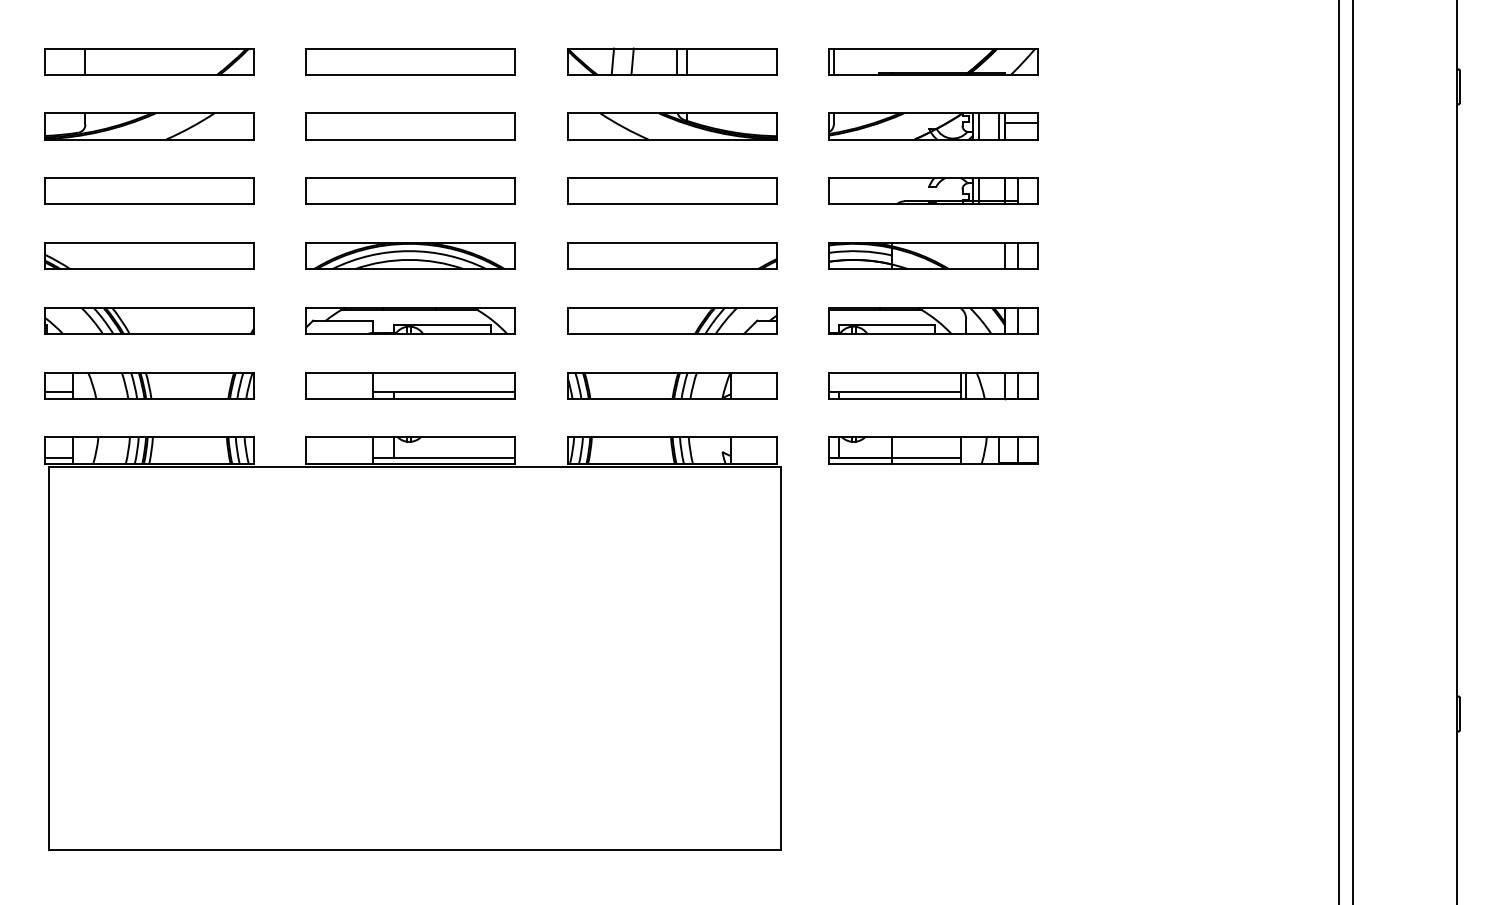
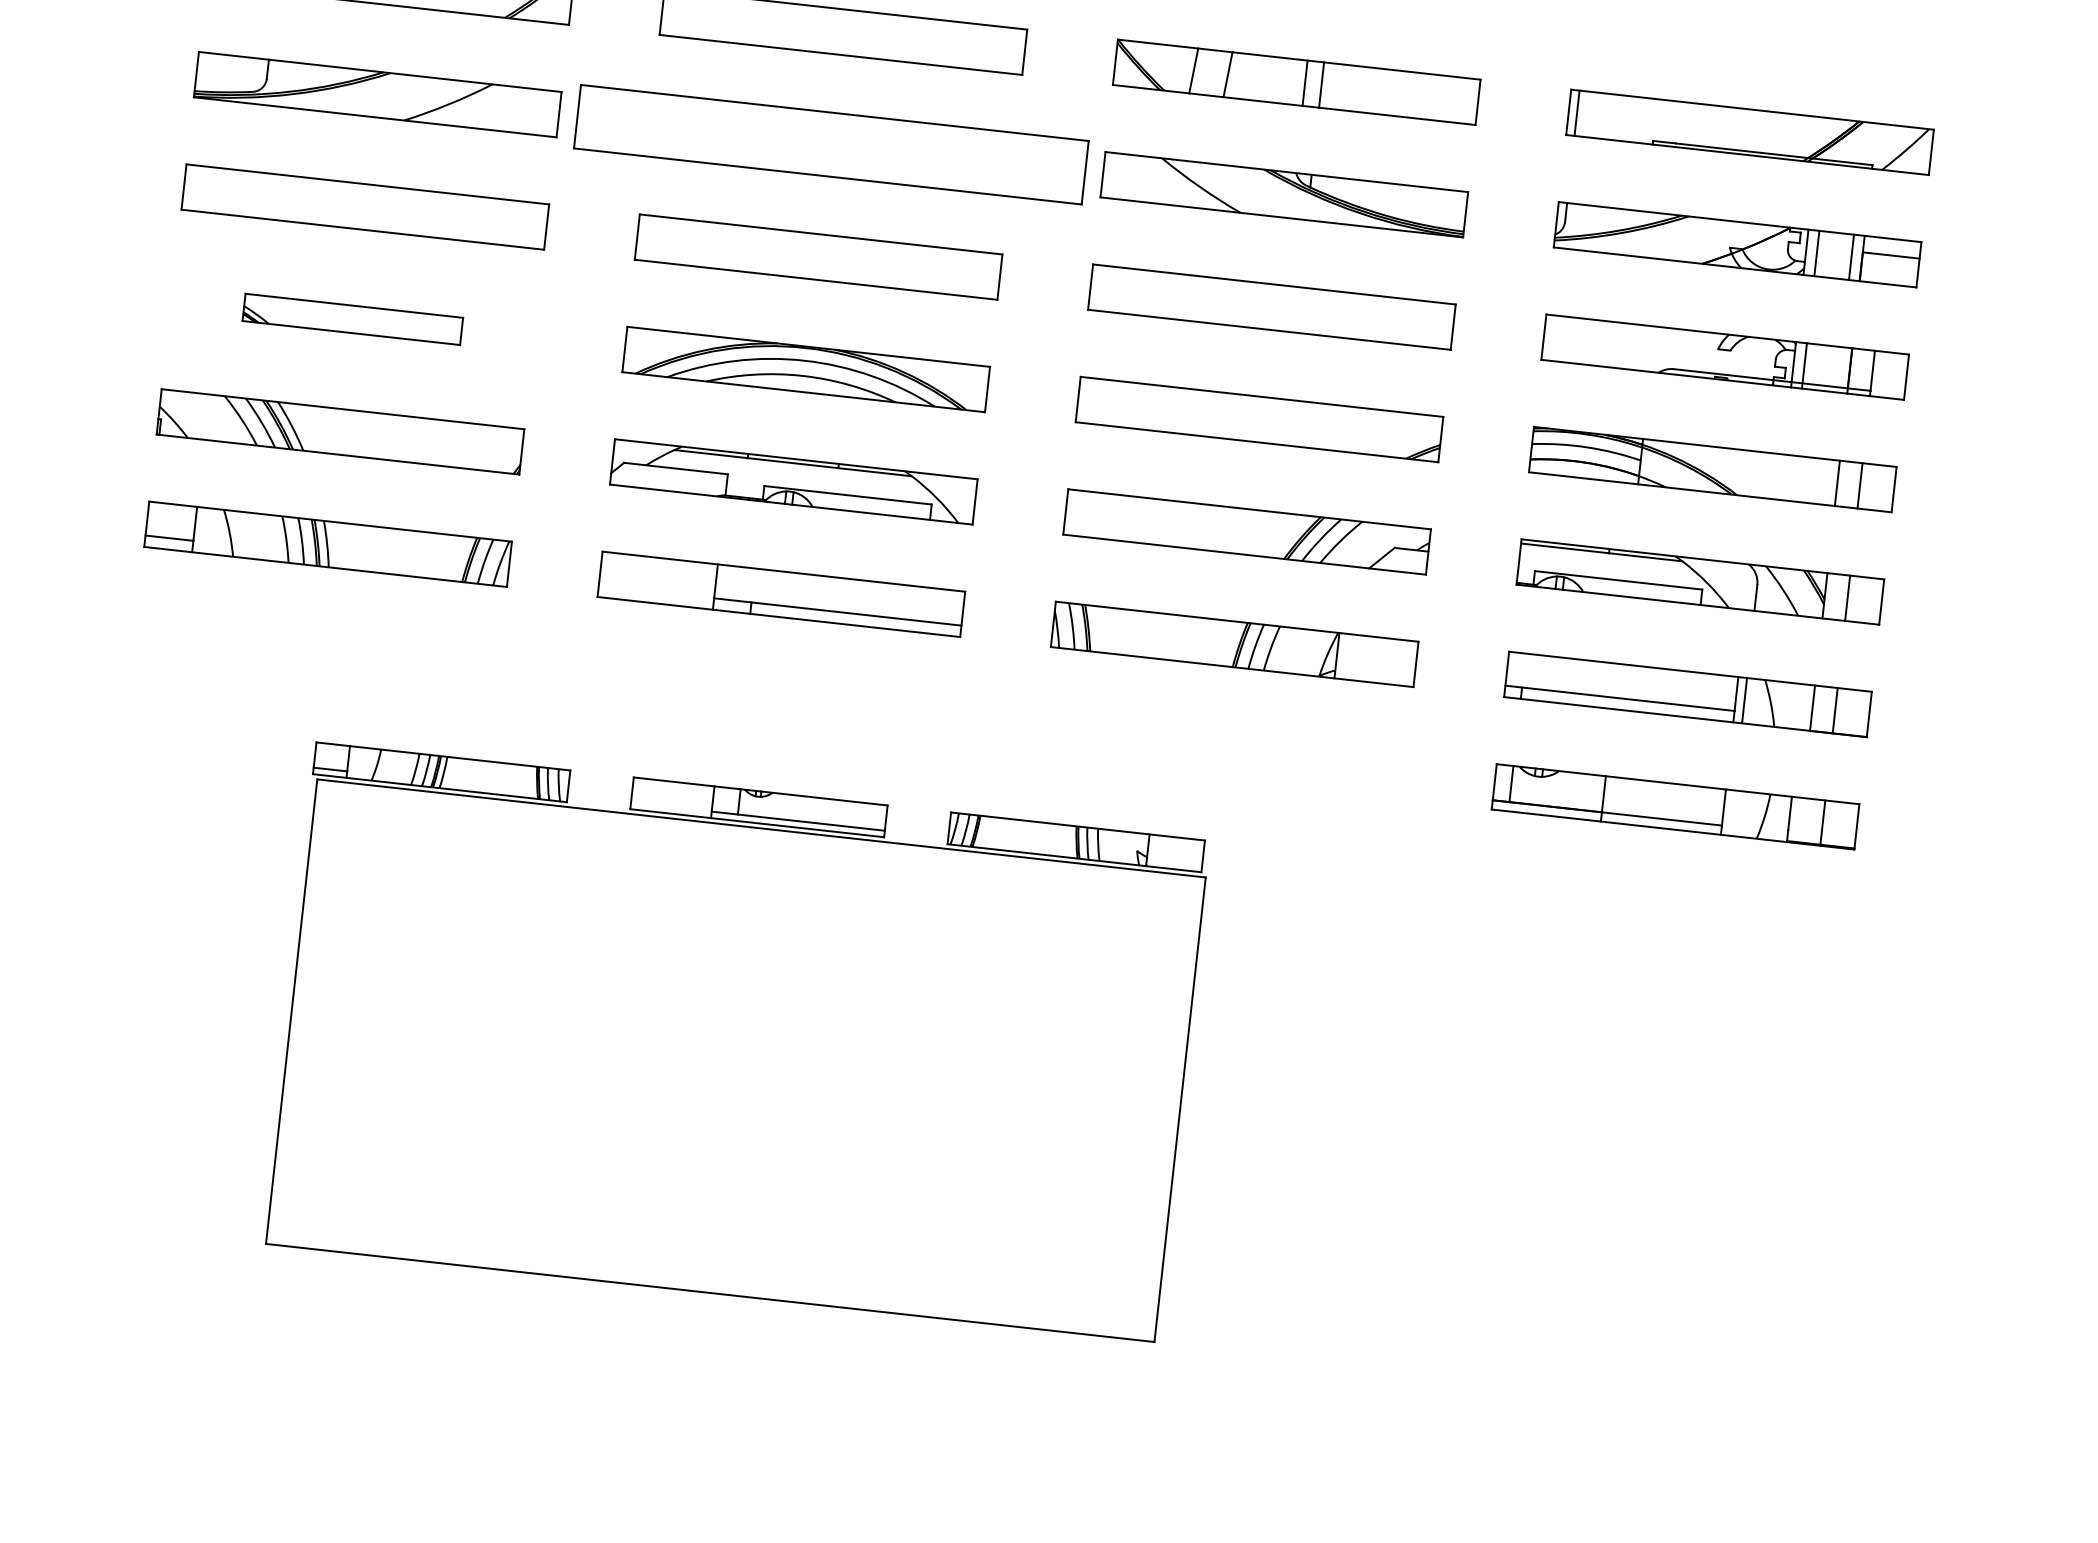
part: (410, 126) -> (830, 144), size x1.4
part: (149, 255) -> (352, 318), size x0.6
part: (412, 643) -> (734, 1041), size x0.7

